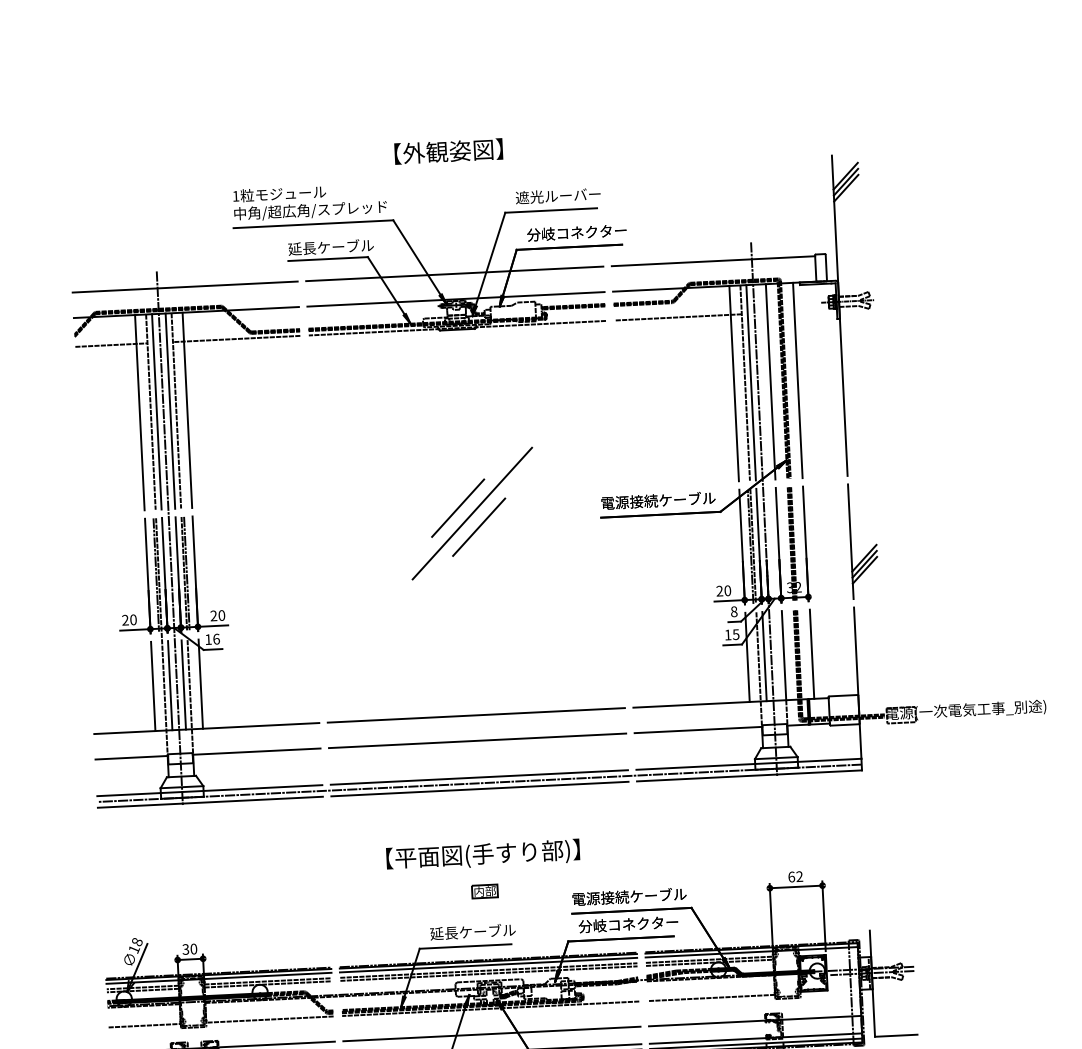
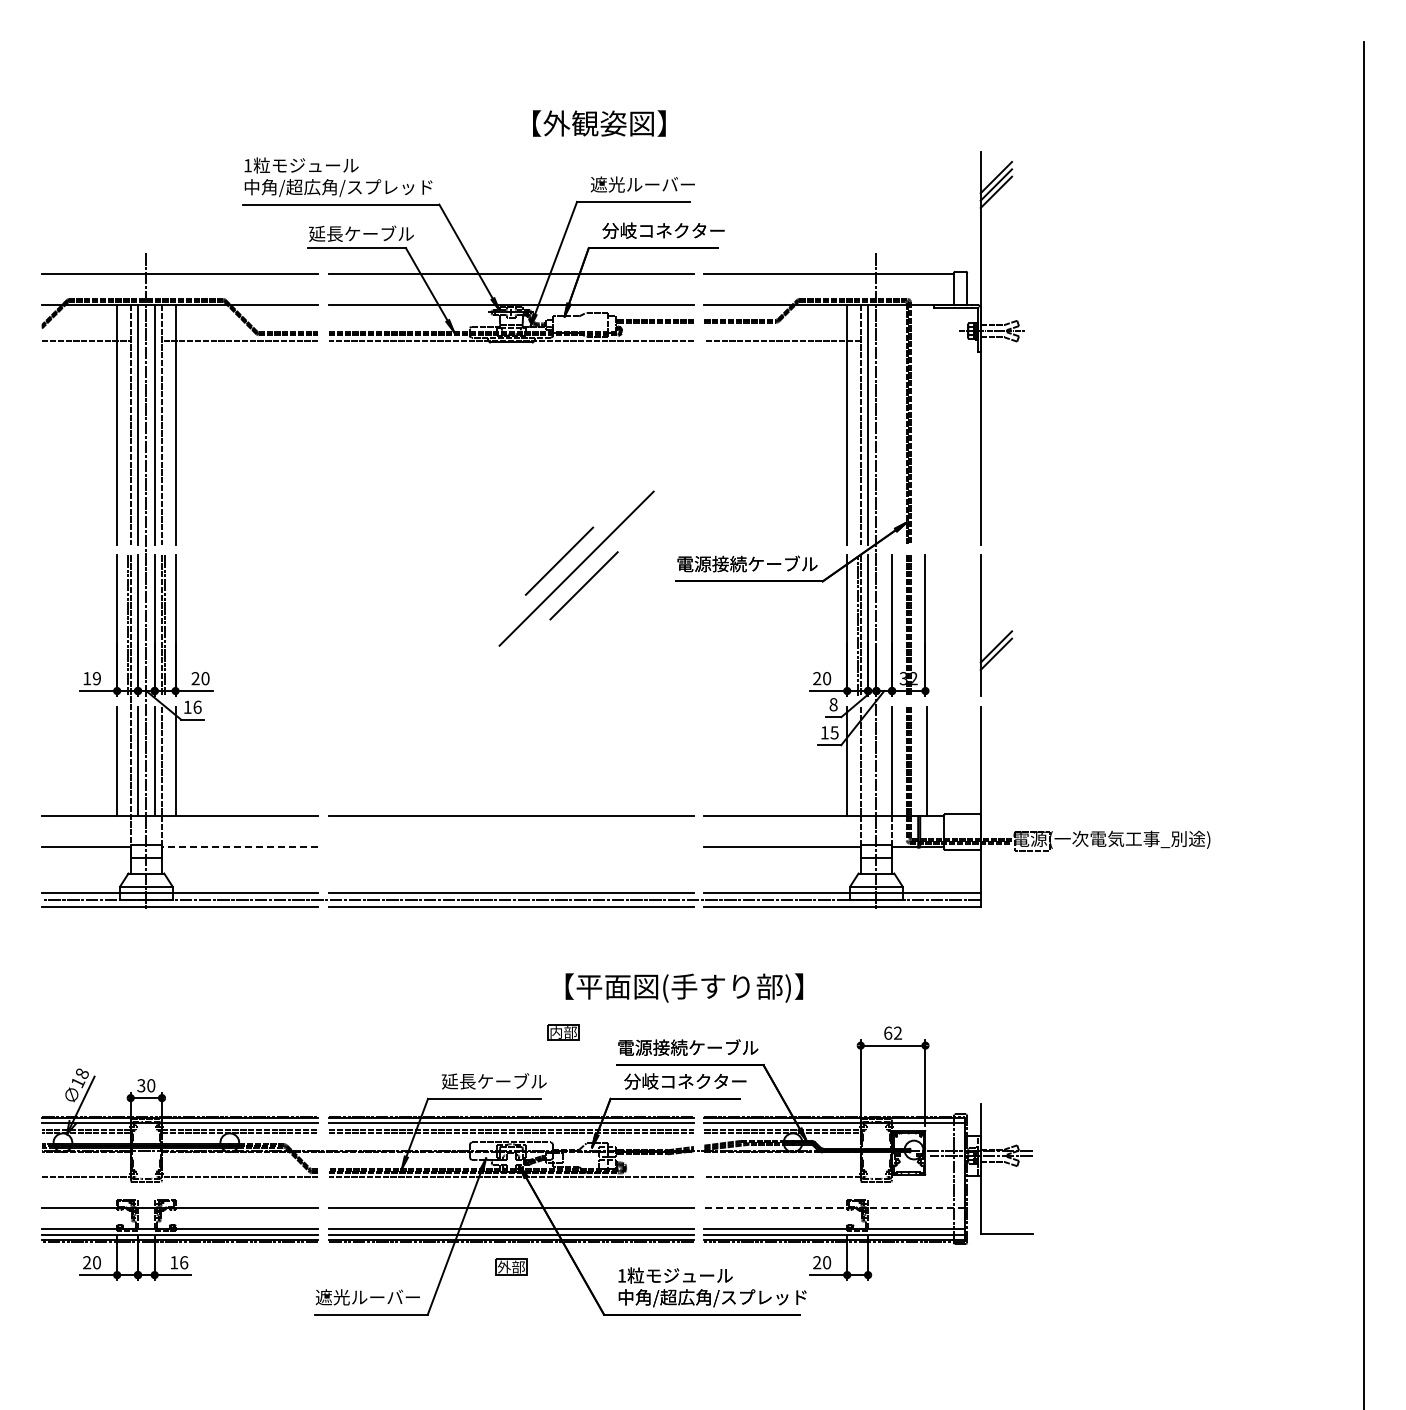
text: (448, 151) -> (599, 123), moved
line: (797, 380) -> (925, 425), removed
line: (771, 382) -> (892, 425), removed
part: (472, 513) -> (576, 568), moved
line: (865, 570) -> (996, 661), removed
text: (129, 619) -> (91, 678), 20 -> 19
line: (764, 656) -> (868, 761), removed
line: (476, 740) -> (510, 847), removed
line: (256, 751) -> (239, 847), solid -> dashed
text: (483, 854) -> (684, 987), moved
part: (485, 891) -> (563, 1032), moved
line: (754, 1021) -> (834, 1207), solid -> dashed

